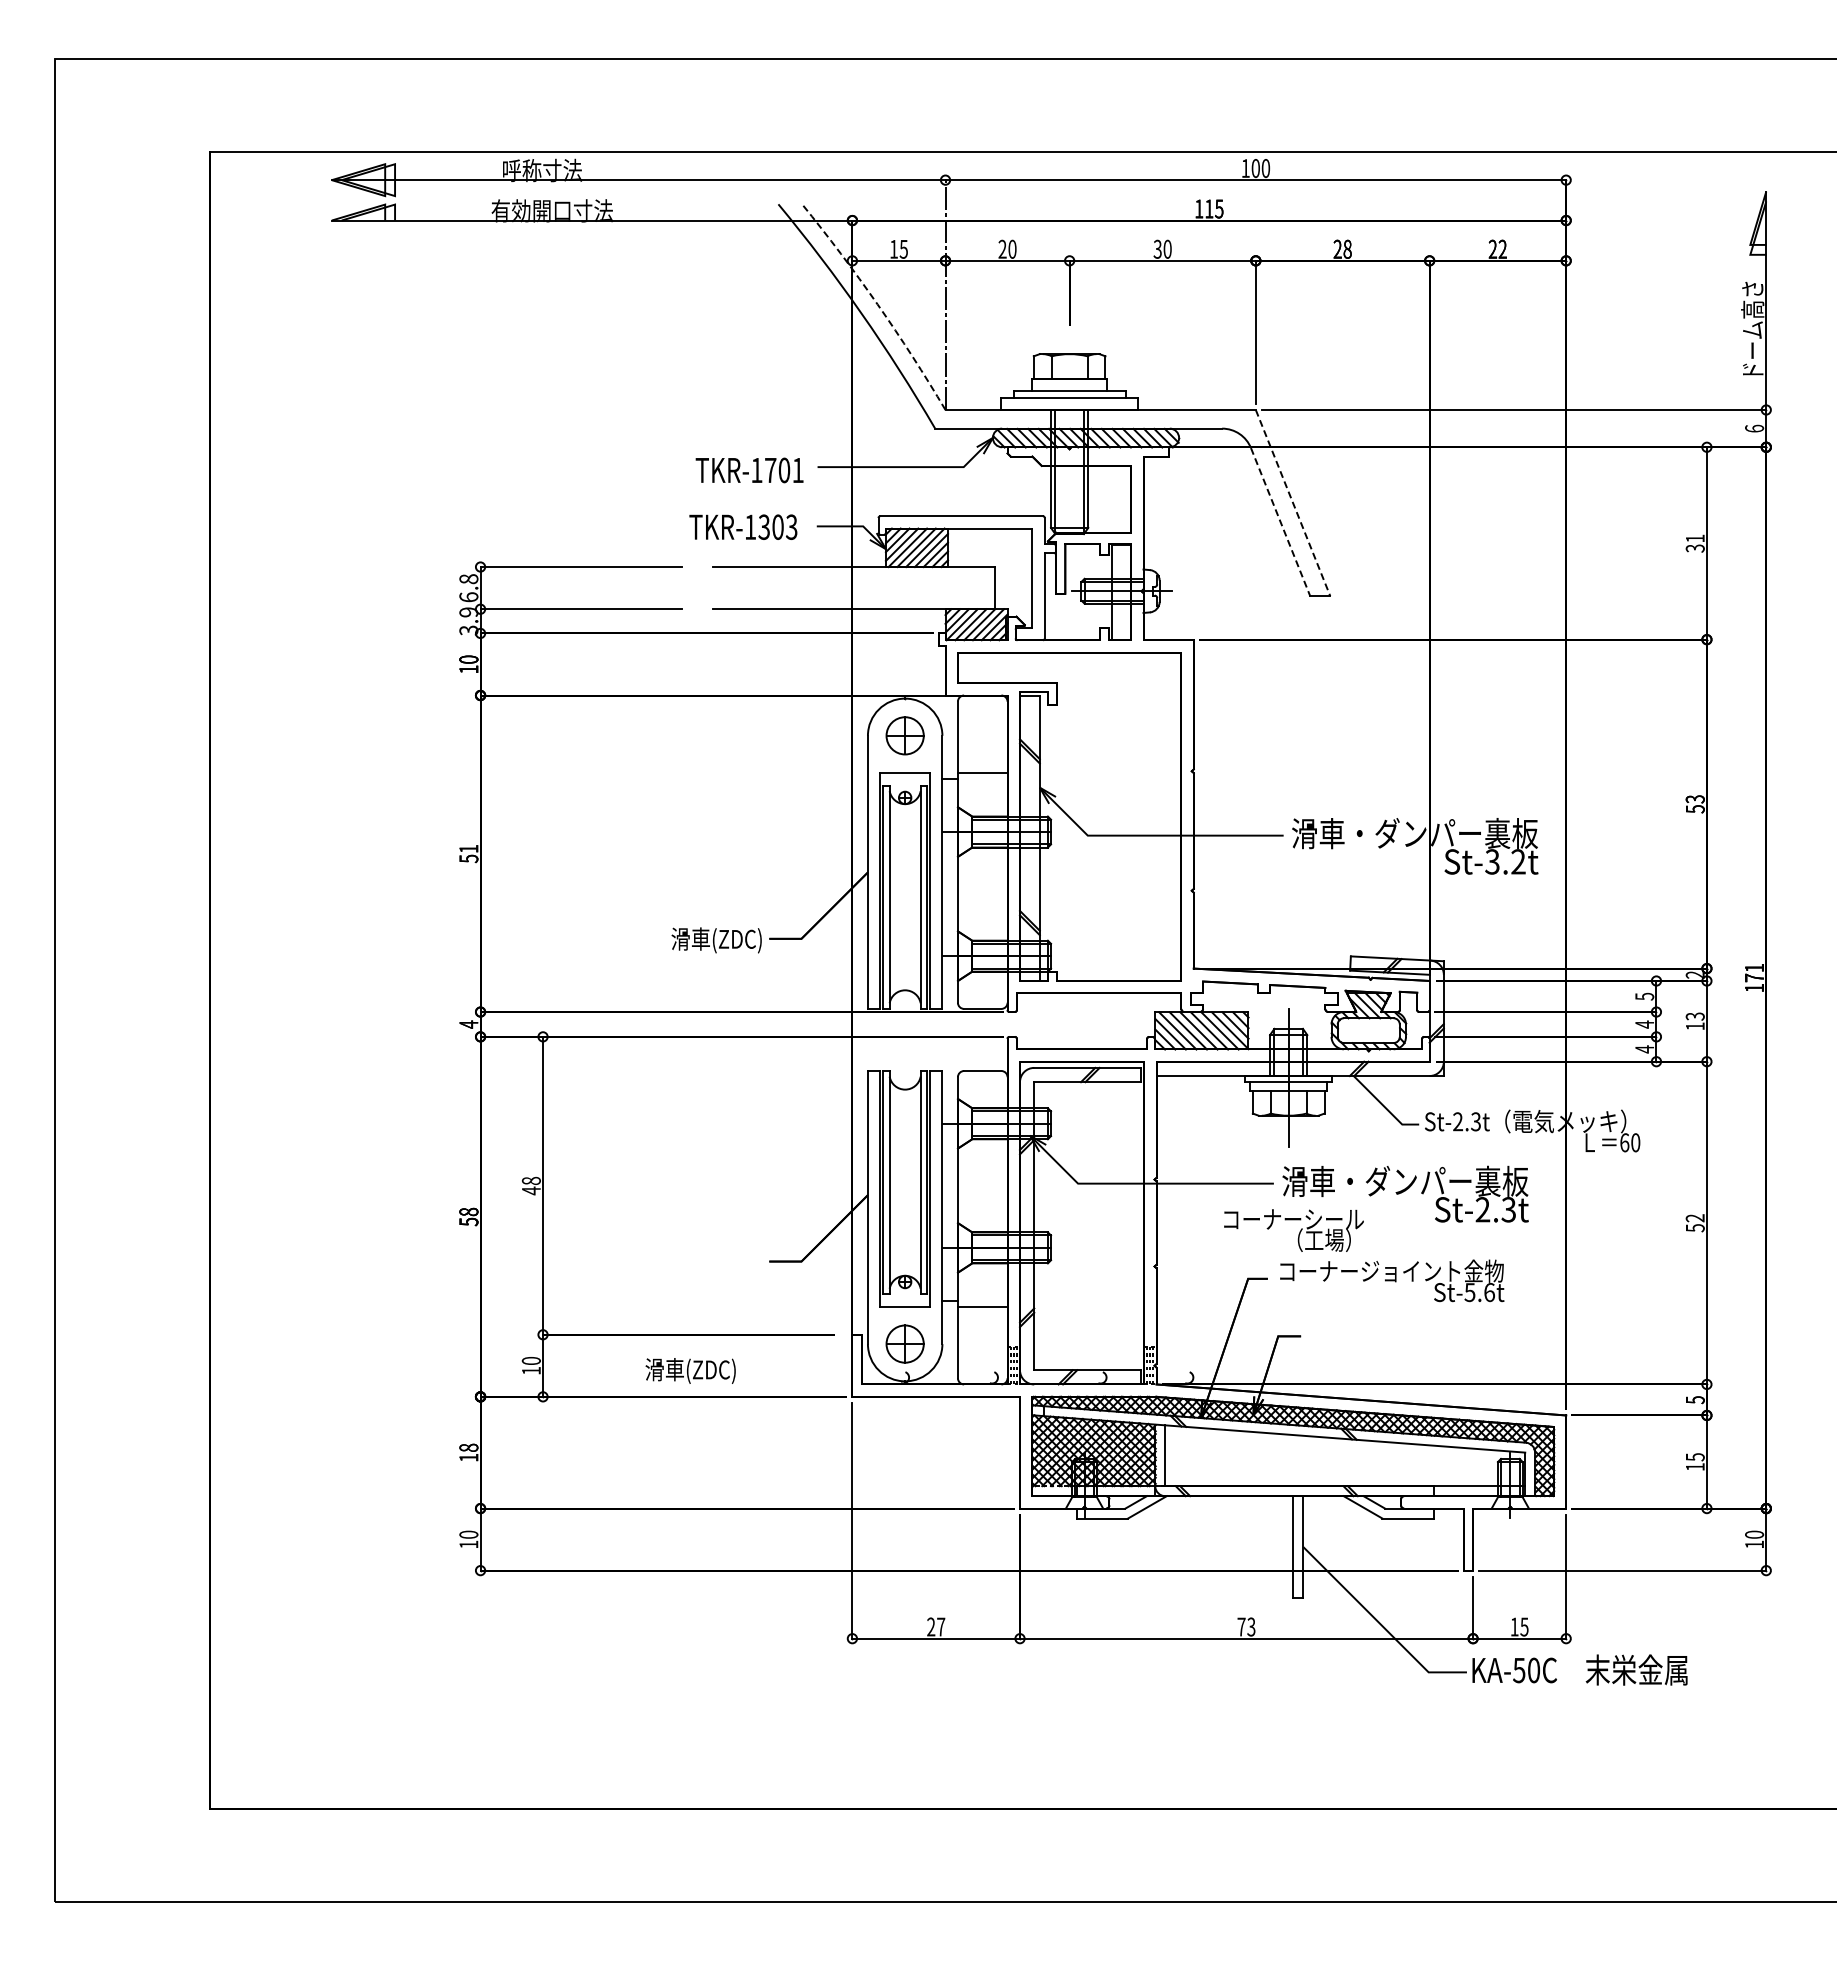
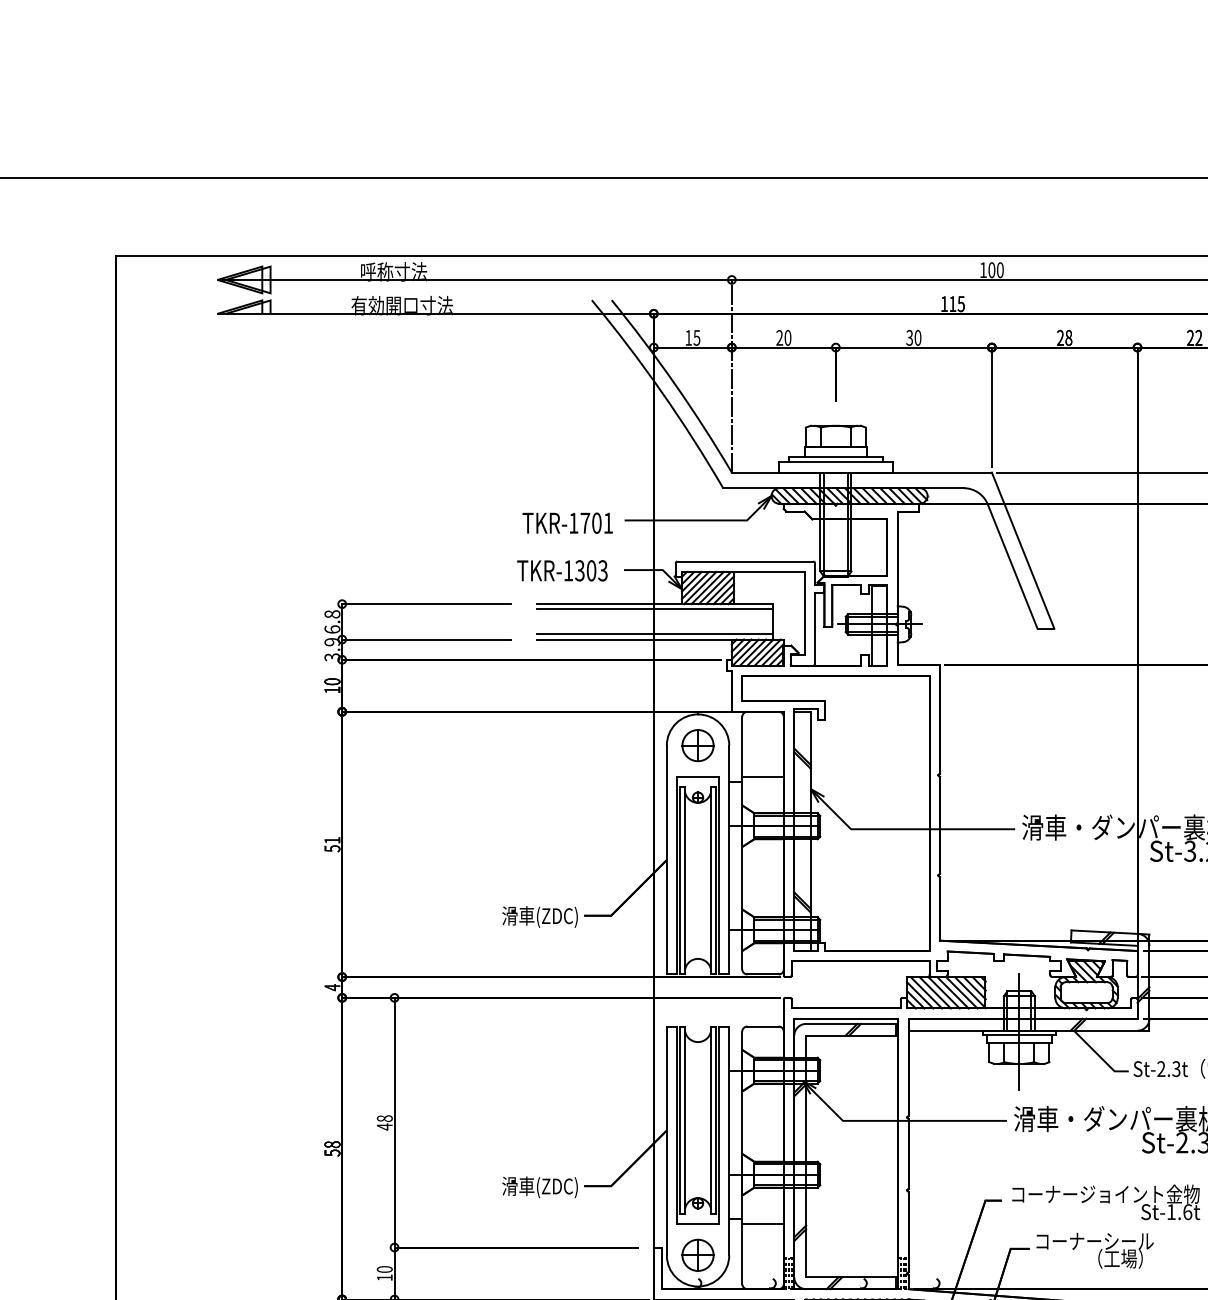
arc: (877, 304) -> (674, 384), dashed -> solid
line: (1293, 503) -> (1023, 550), dashed -> solid
line: (1280, 522) -> (1012, 566), dashed -> solid
line: (854, 573) -> (655, 609), added
line: (854, 603) -> (655, 634), added
text: (1293, 1230) -> (1094, 1250), moved
text: (1469, 1292) -> (1170, 1212), St-5.6t -> St-1.6t
text: (690, 1370) -> (539, 1186), moved

